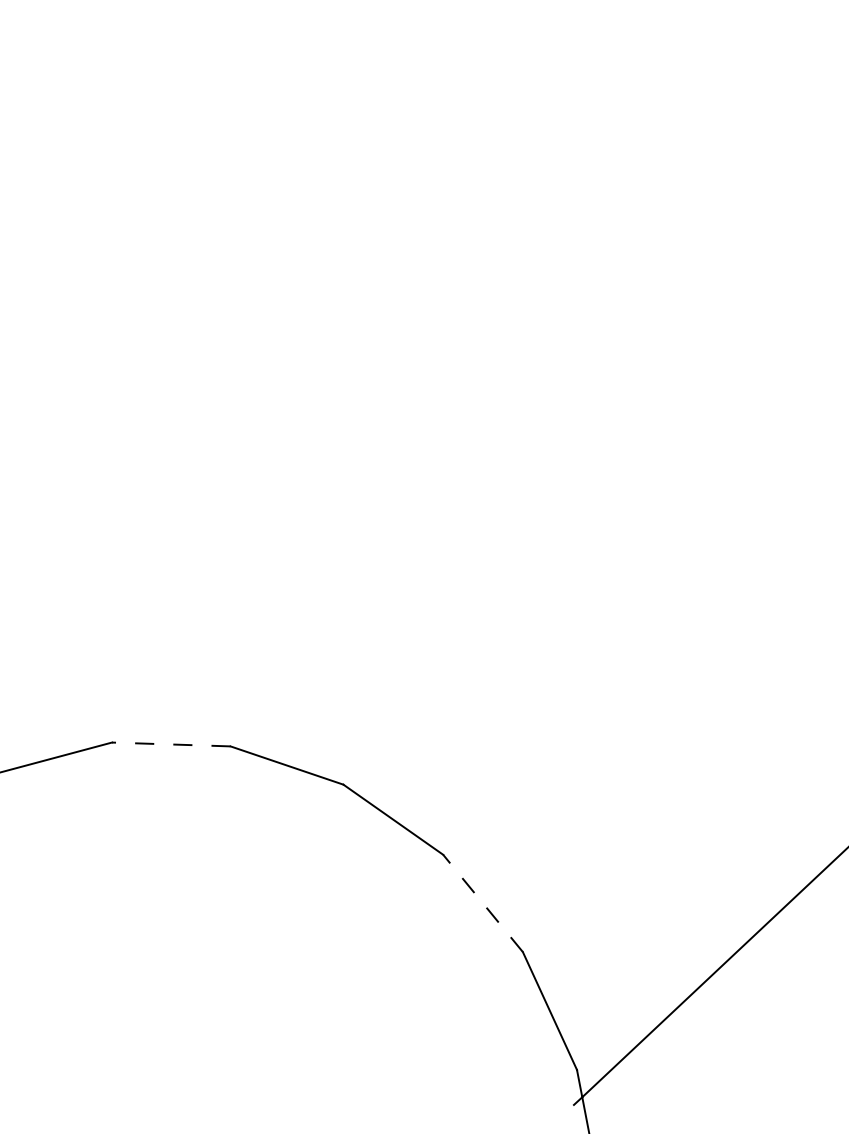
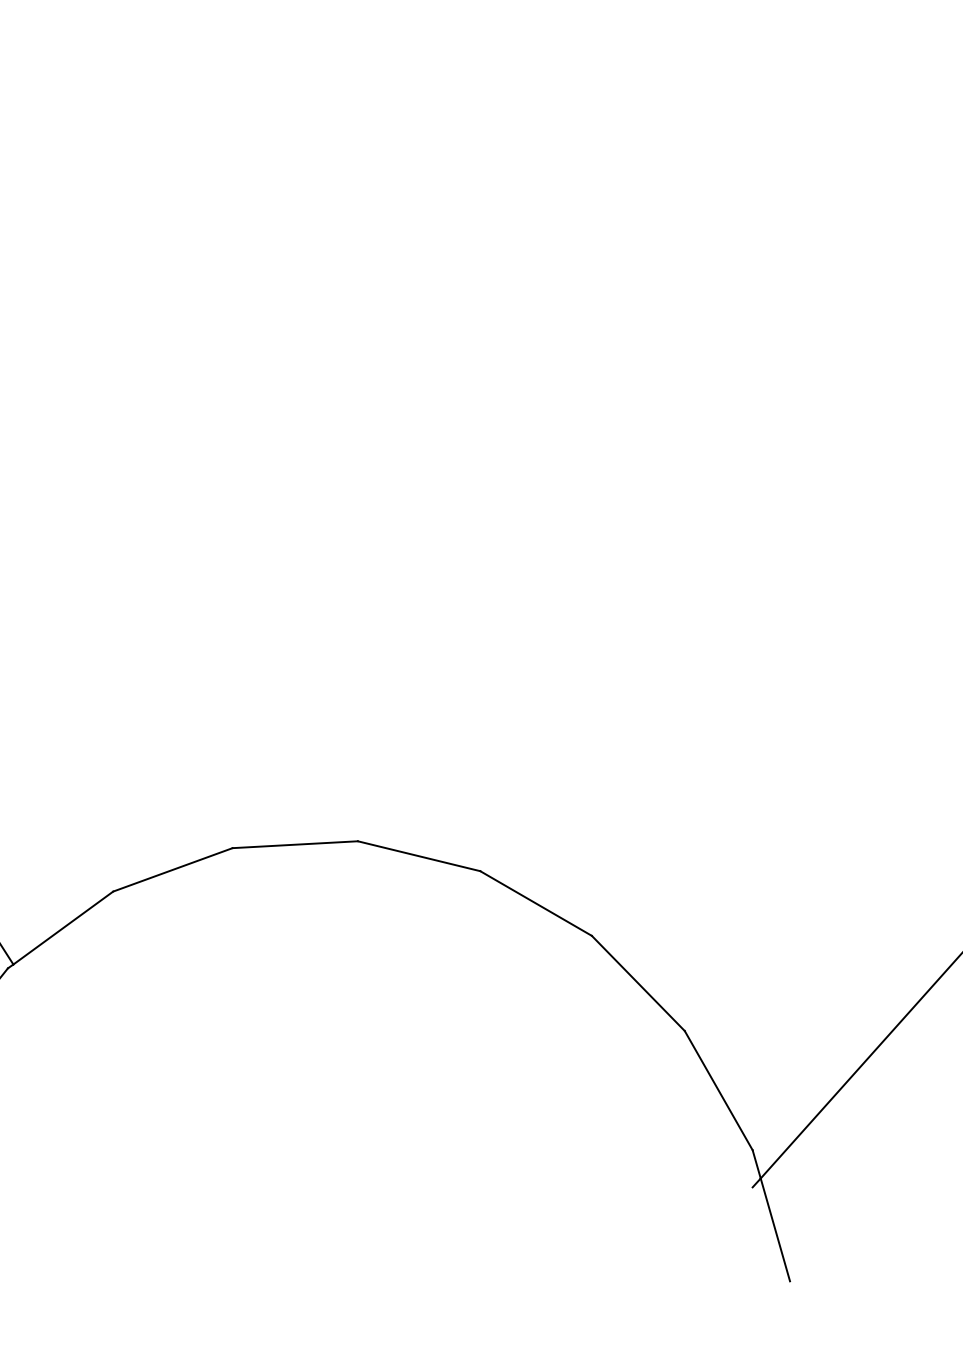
line: (171, 744) -> (295, 844), dashed -> solid
line: (483, 903) -> (638, 983), dashed -> solid

